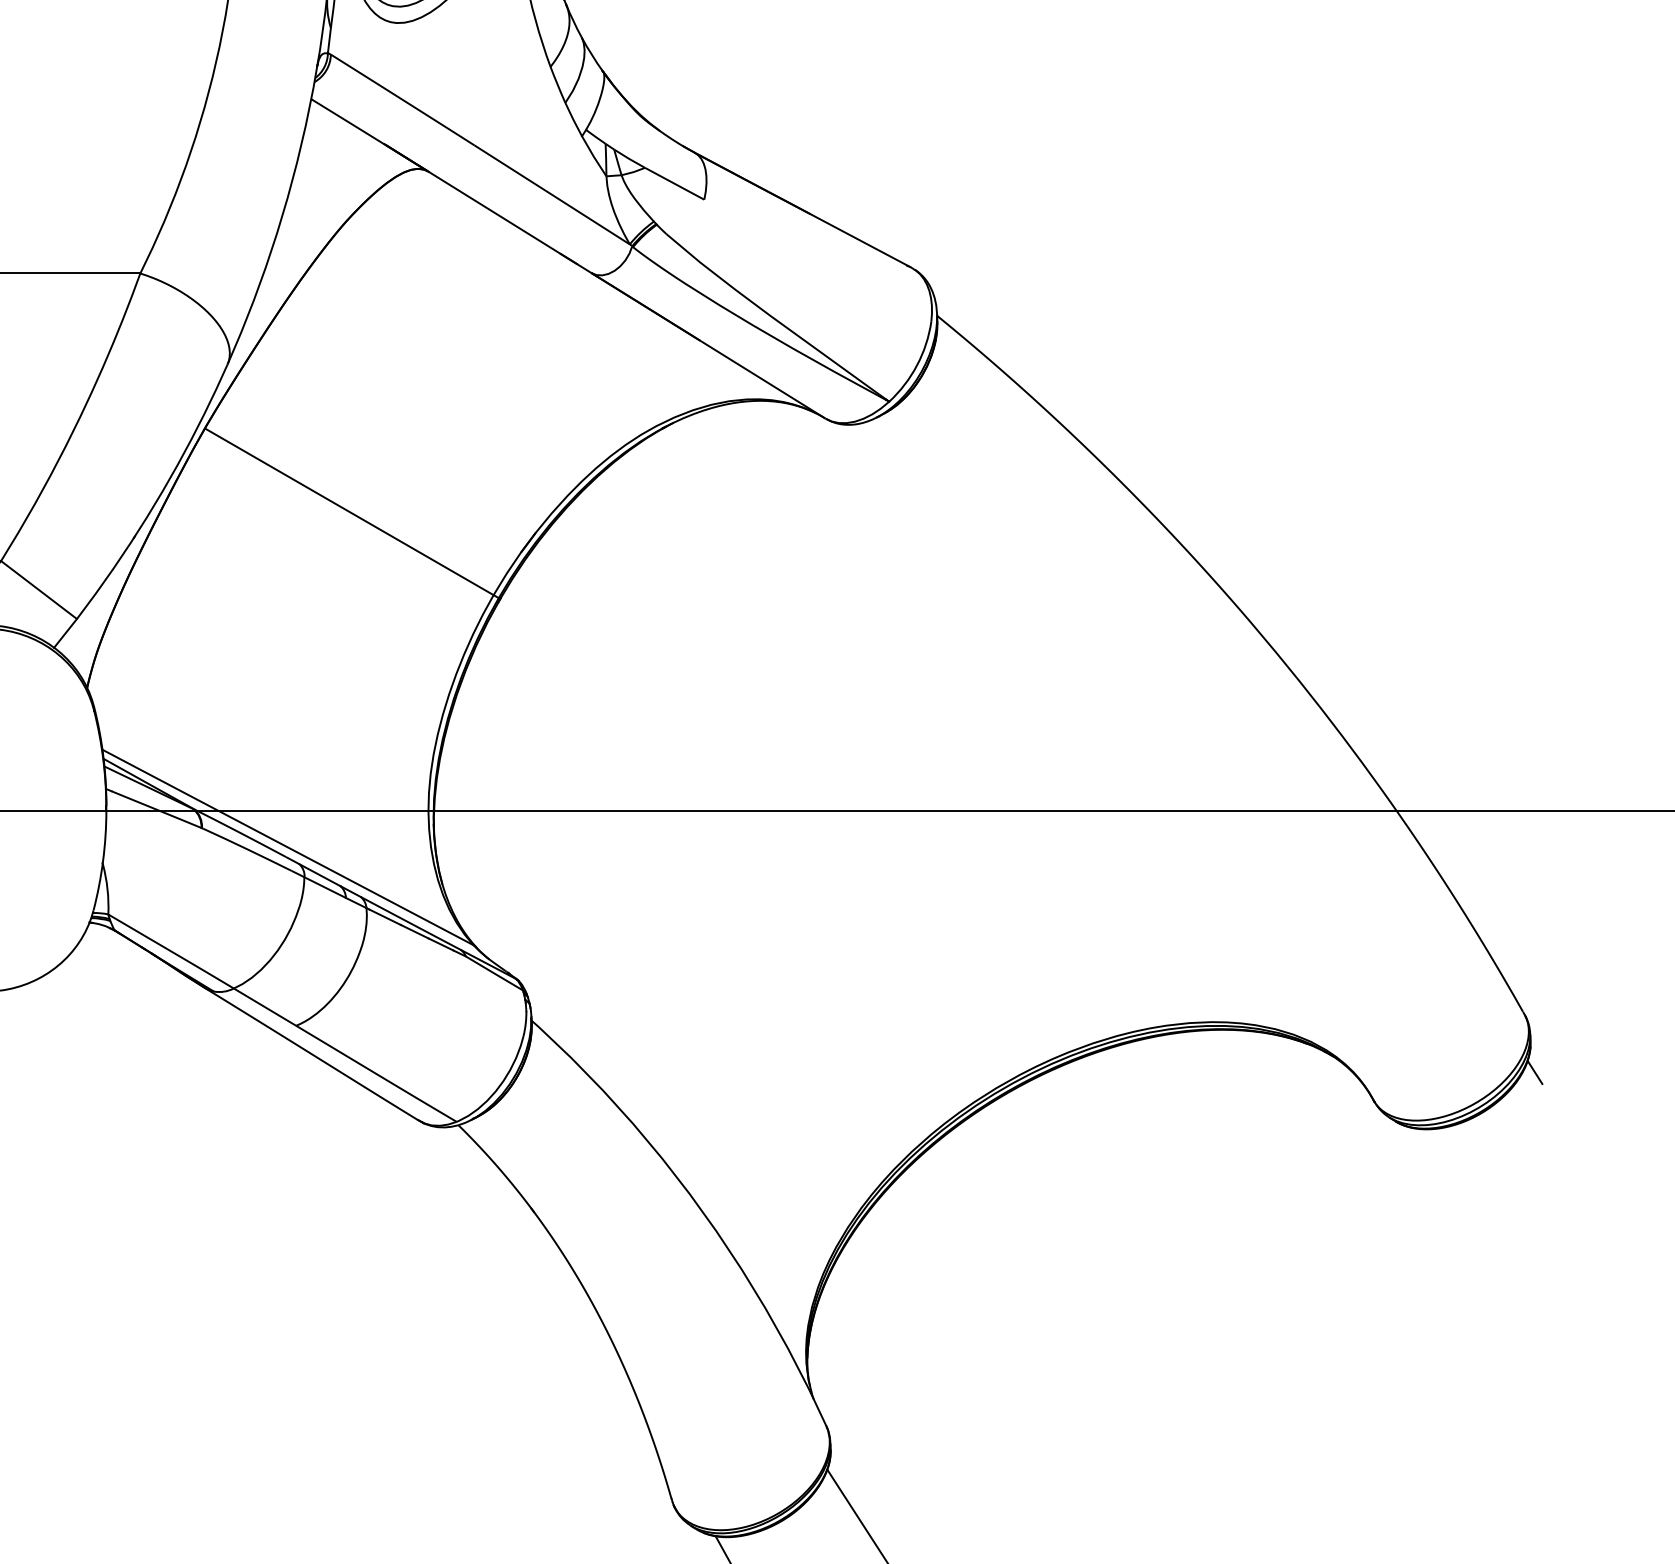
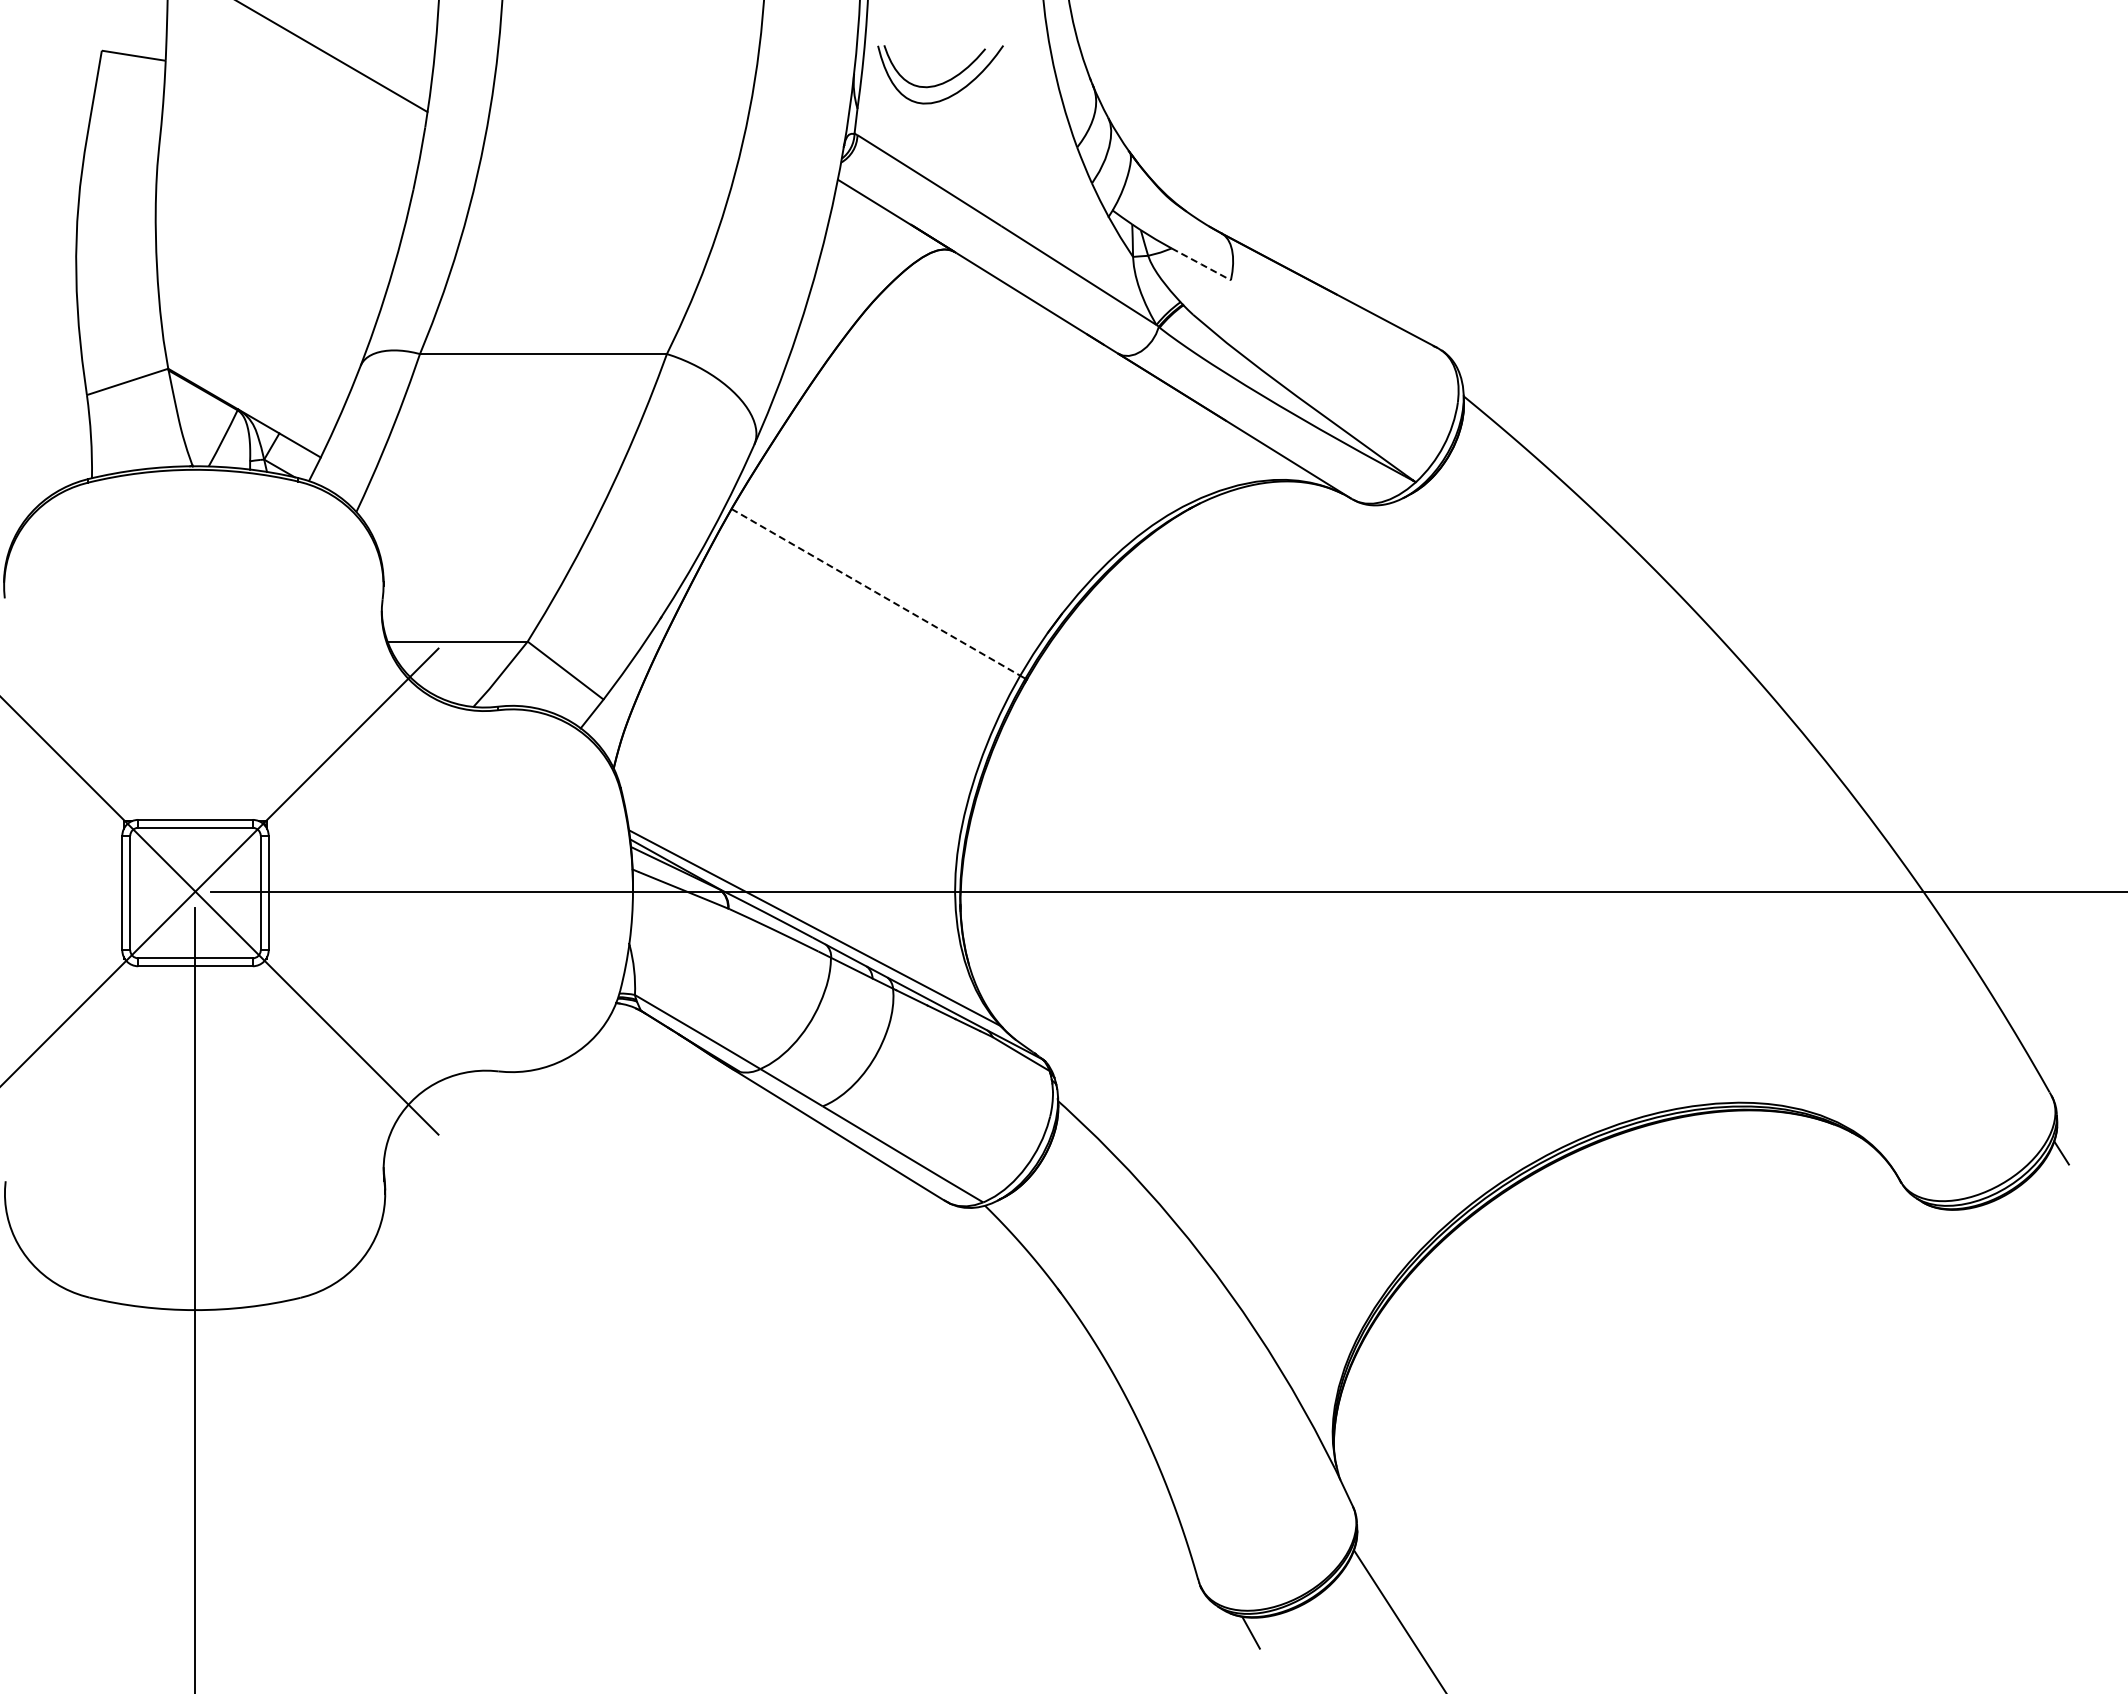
line: (674, 183) -> (1201, 264), solid -> dashed
line: (348, 511) -> (875, 592), solid -> dashed

